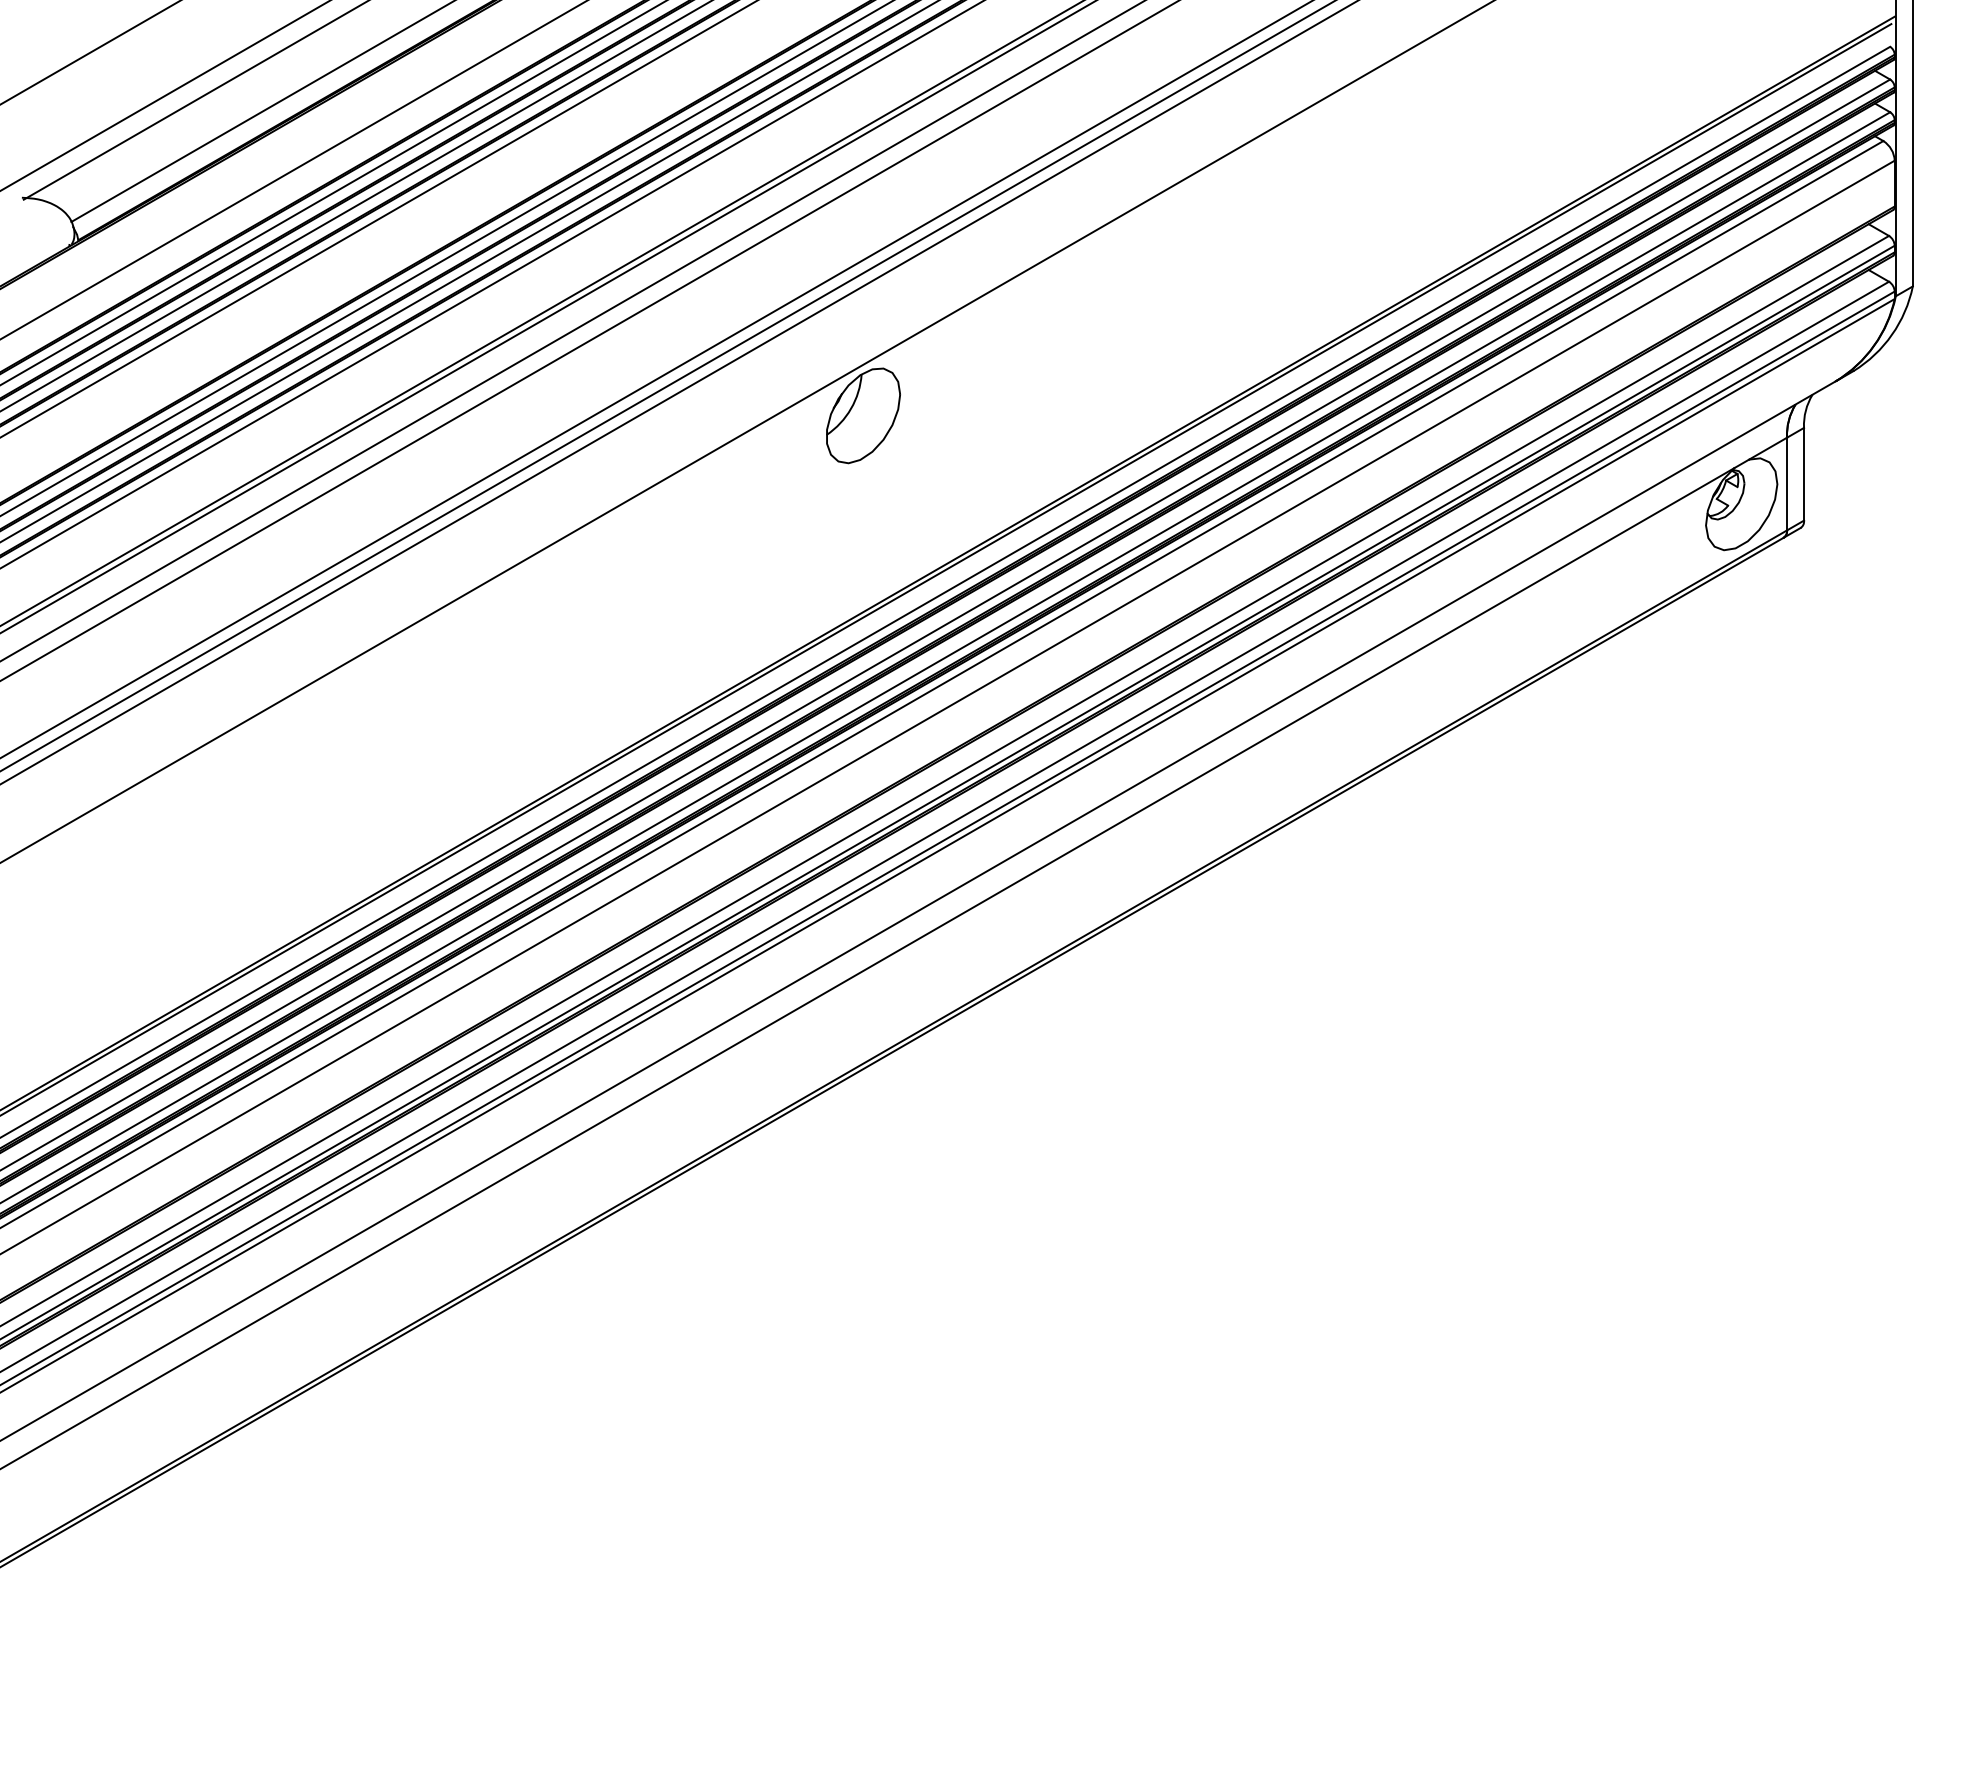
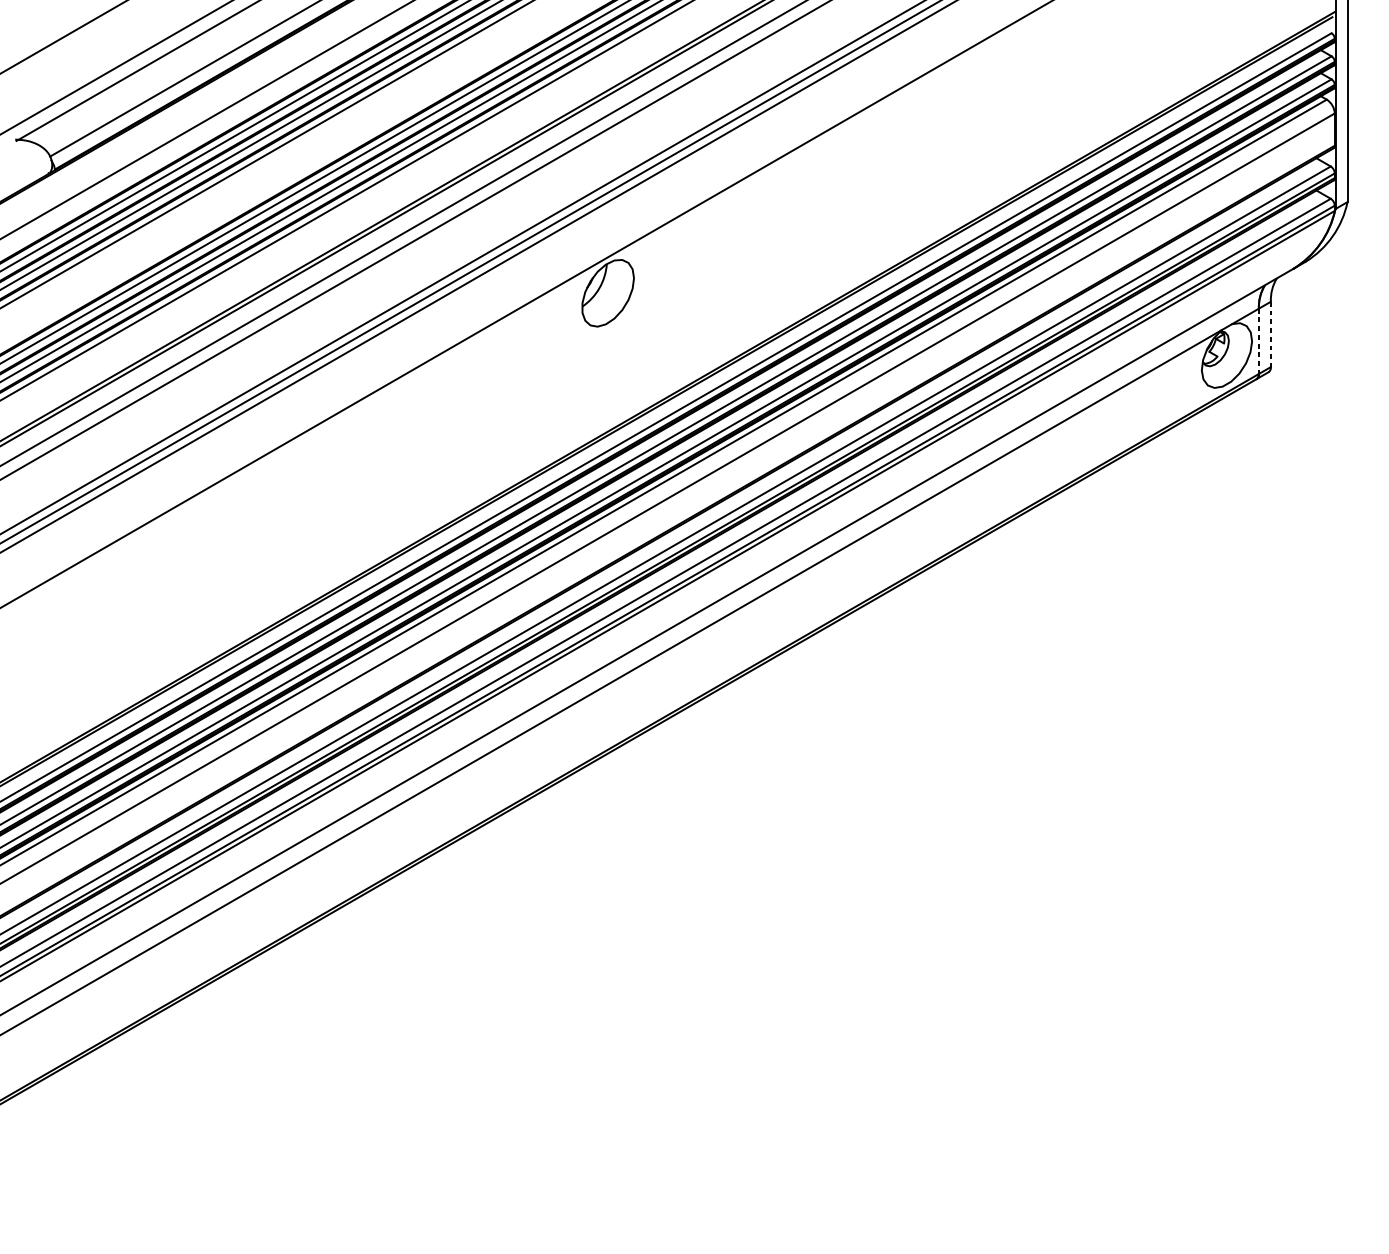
line: (1804, 474) -> (1271, 334), solid -> dashed
line: (1787, 484) -> (1259, 341), solid -> dashed

